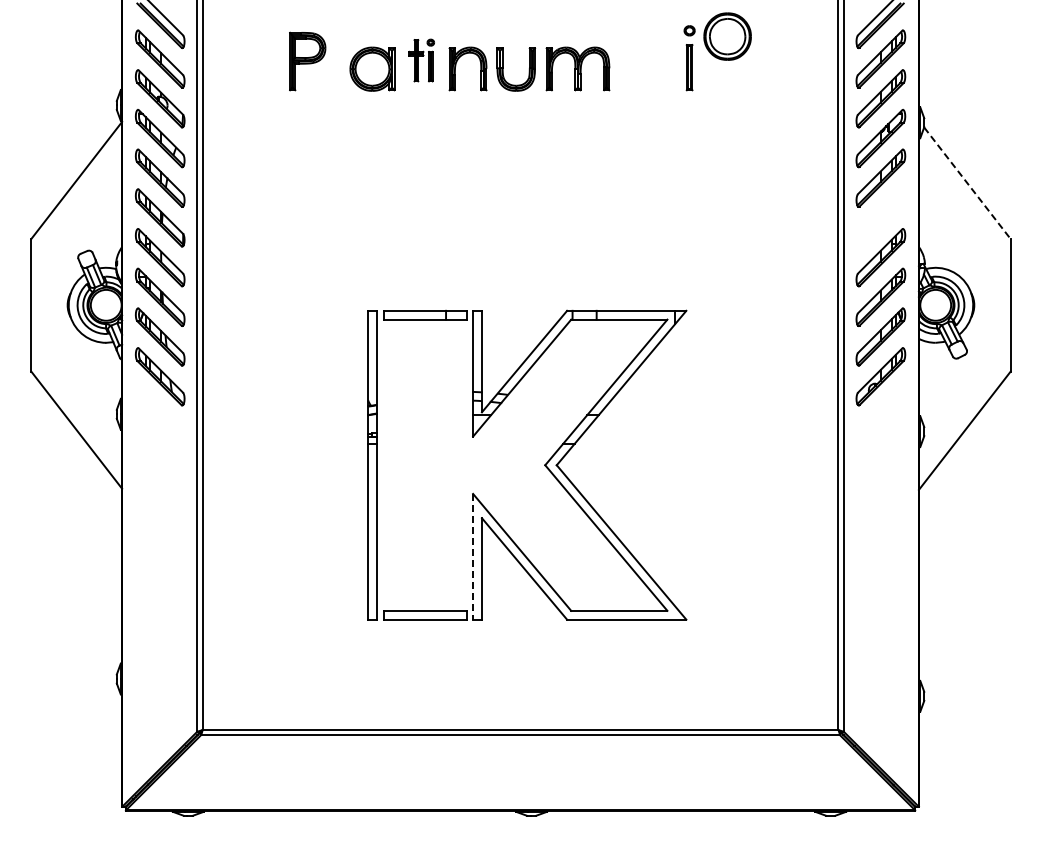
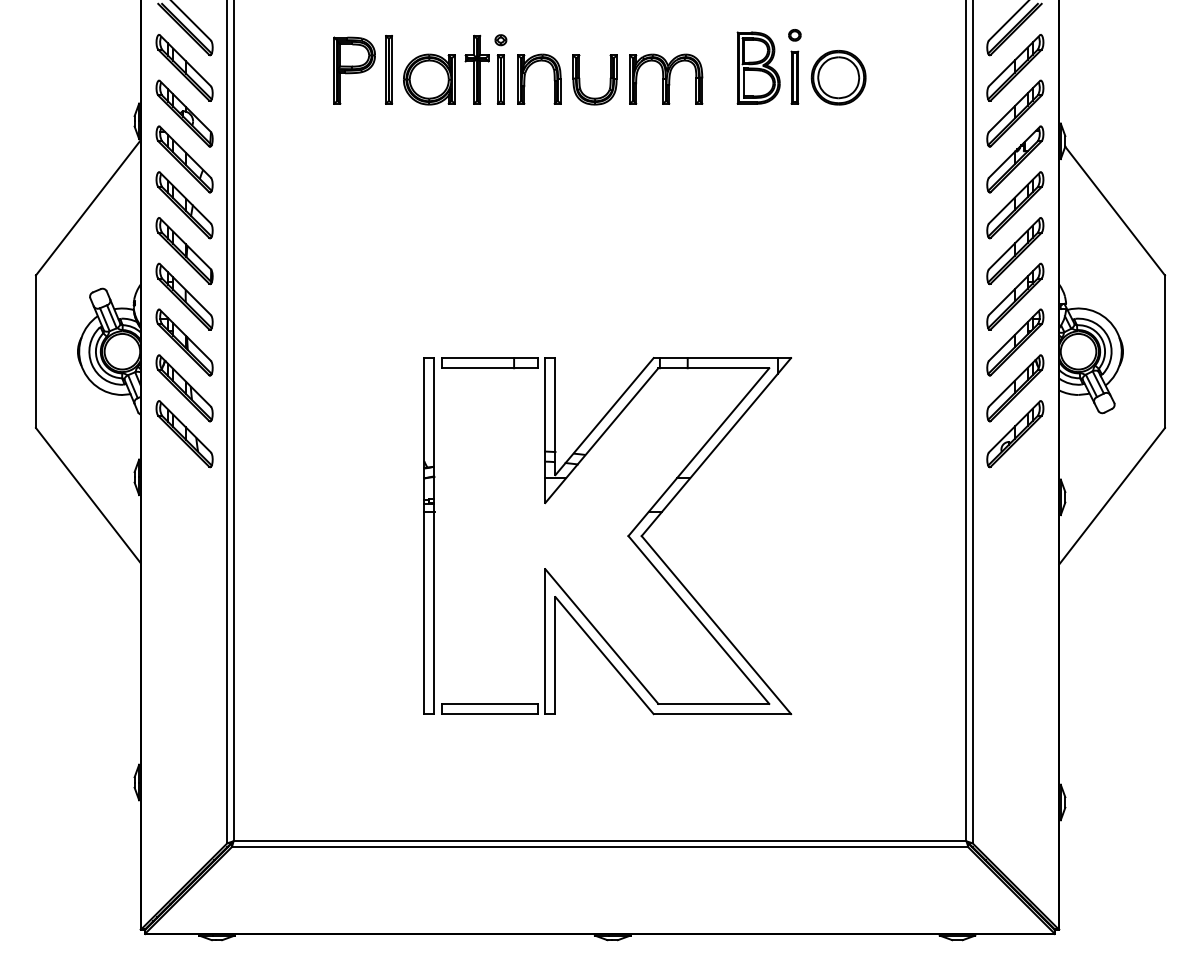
part: (727, 36) -> (838, 77), moved
part: (658, 59) -> (758, 68), added
part: (337, 60) -> (388, 69), added
part: (421, 60) -> (485, 69), size x1.43
line: (967, 183) -> (1115, 211), dashed -> solid
part: (880, 217) -> (1014, 250), added
line: (473, 556) -> (545, 641), dashed -> solid

